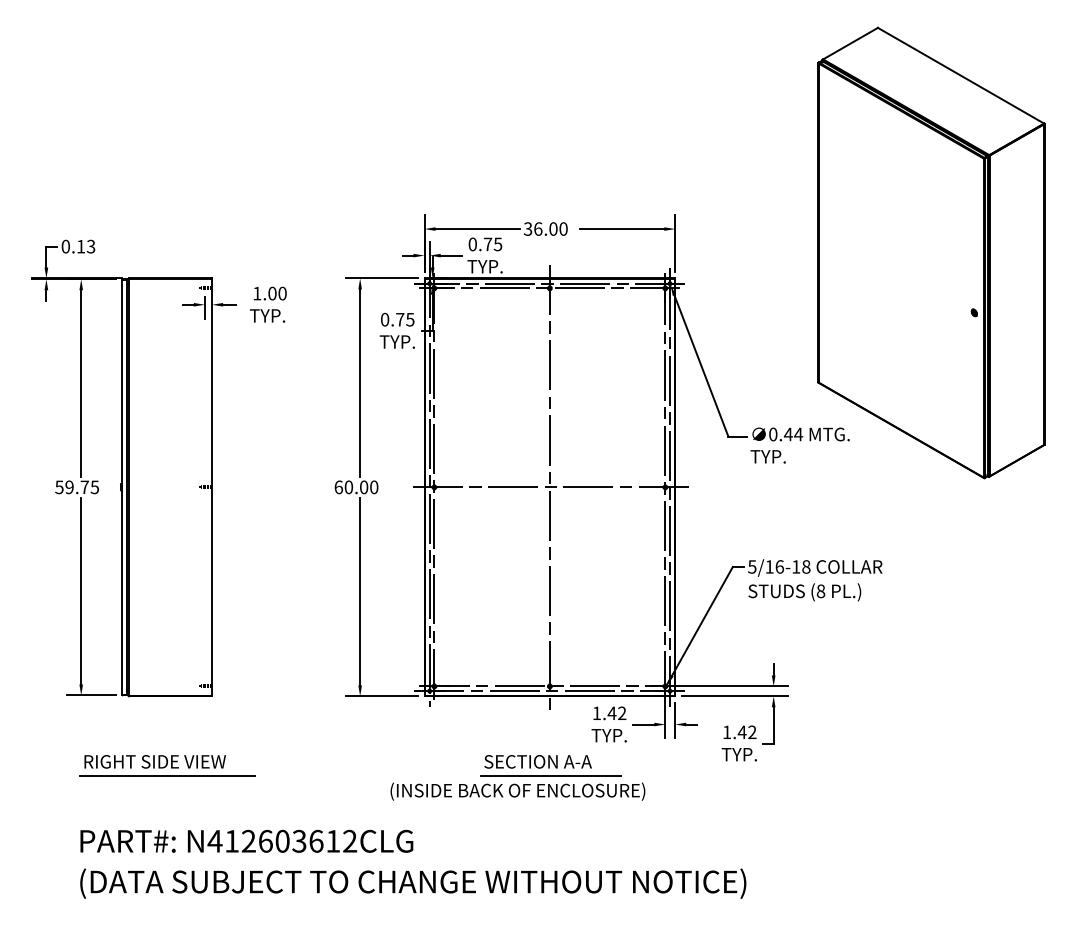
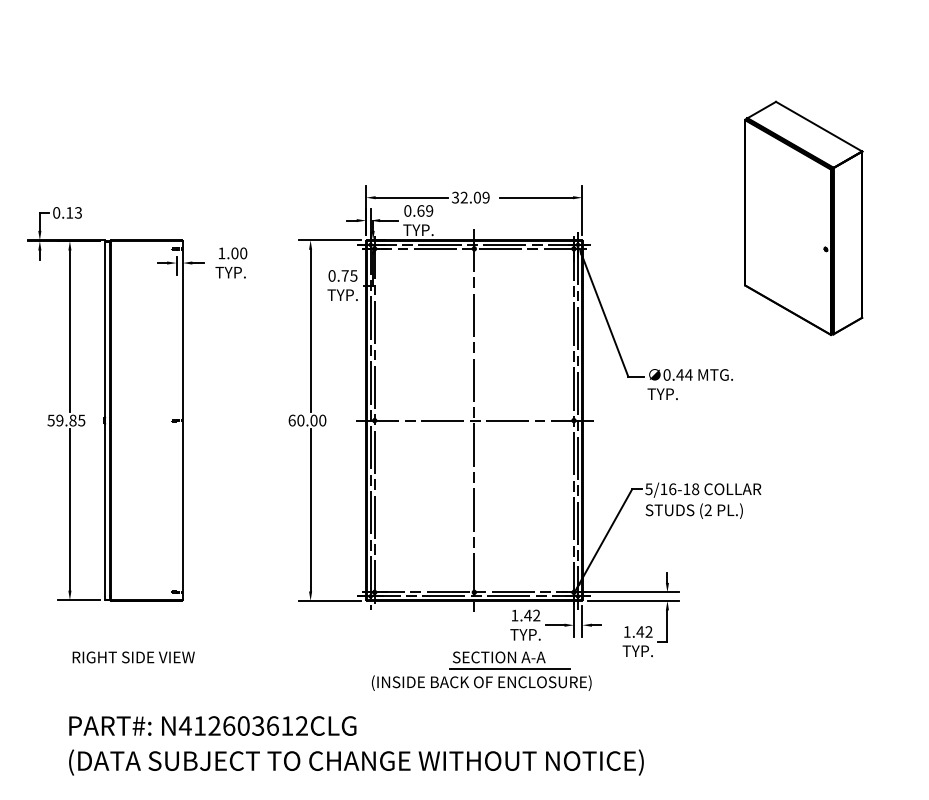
text: (550, 228) -> (474, 197), 36.00 -> 32.09
text: (493, 243) -> (425, 210), 0.75 -> 0.69
part: (931, 253) -> (803, 218), size x0.6
text: (84, 487) -> (72, 420), 59.75 -> 59.85
text: (820, 591) -> (707, 510), (8 -> (2
line: (166, 775) -> (143, 669), removed
part: (517, 776) -> (481, 670), moved

